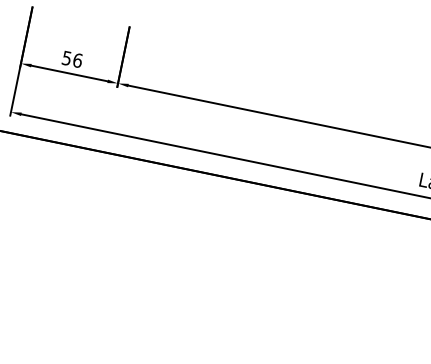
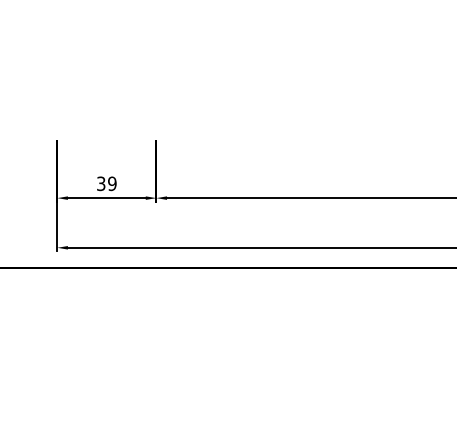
text: (72, 59) -> (106, 183), 56 -> 39

